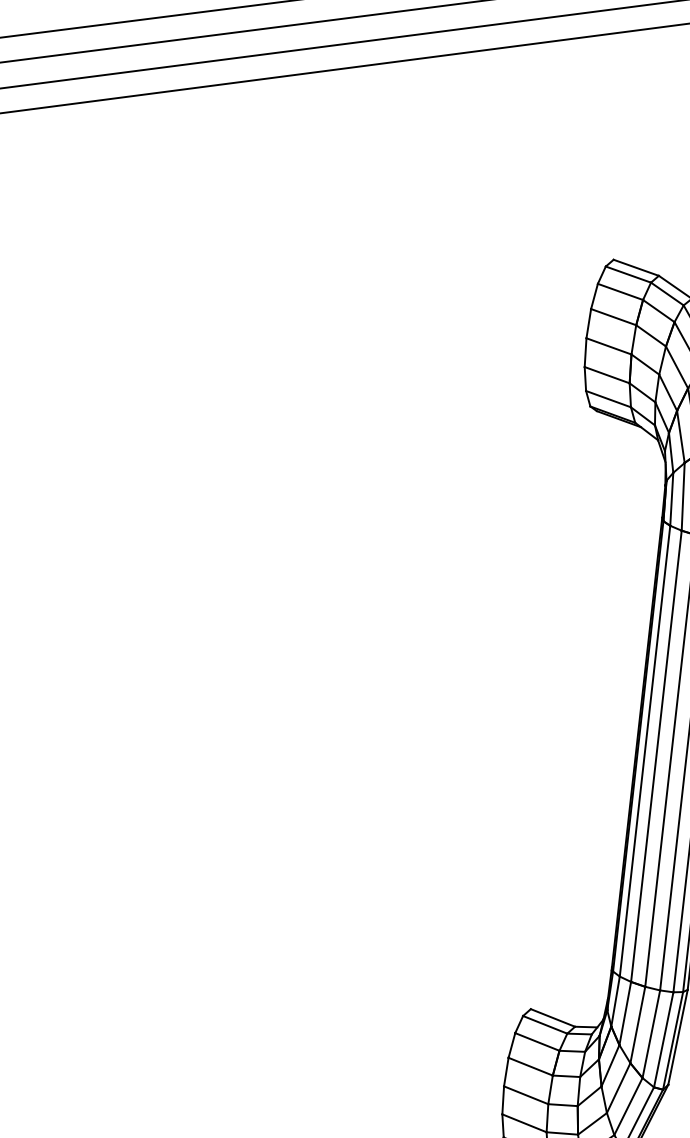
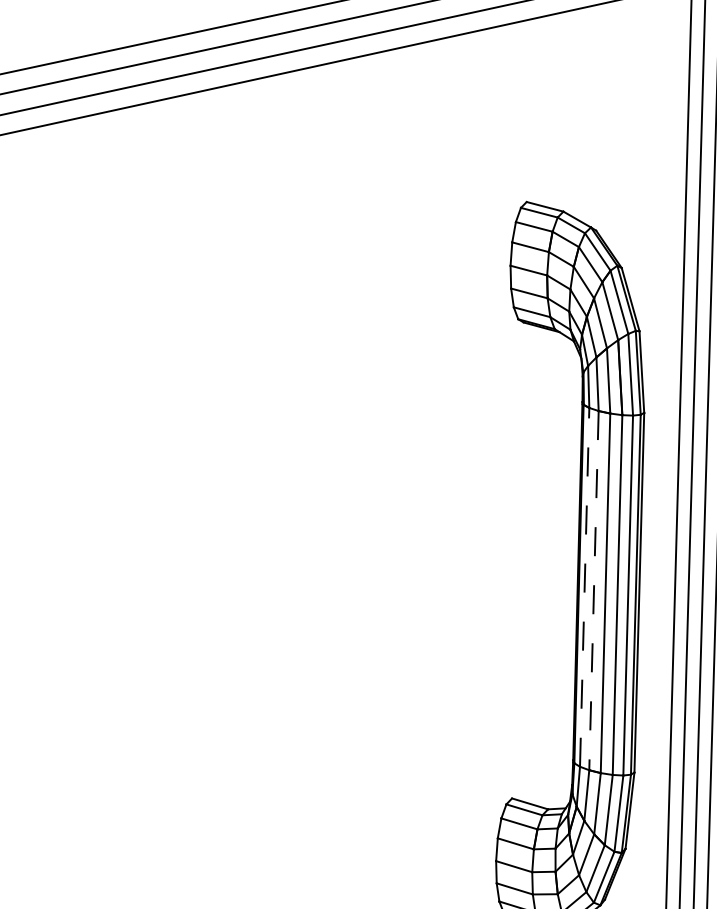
line: (644, 750) -> (584, 586), solid -> dashed
line: (655, 756) -> (593, 590), solid -> dashed

